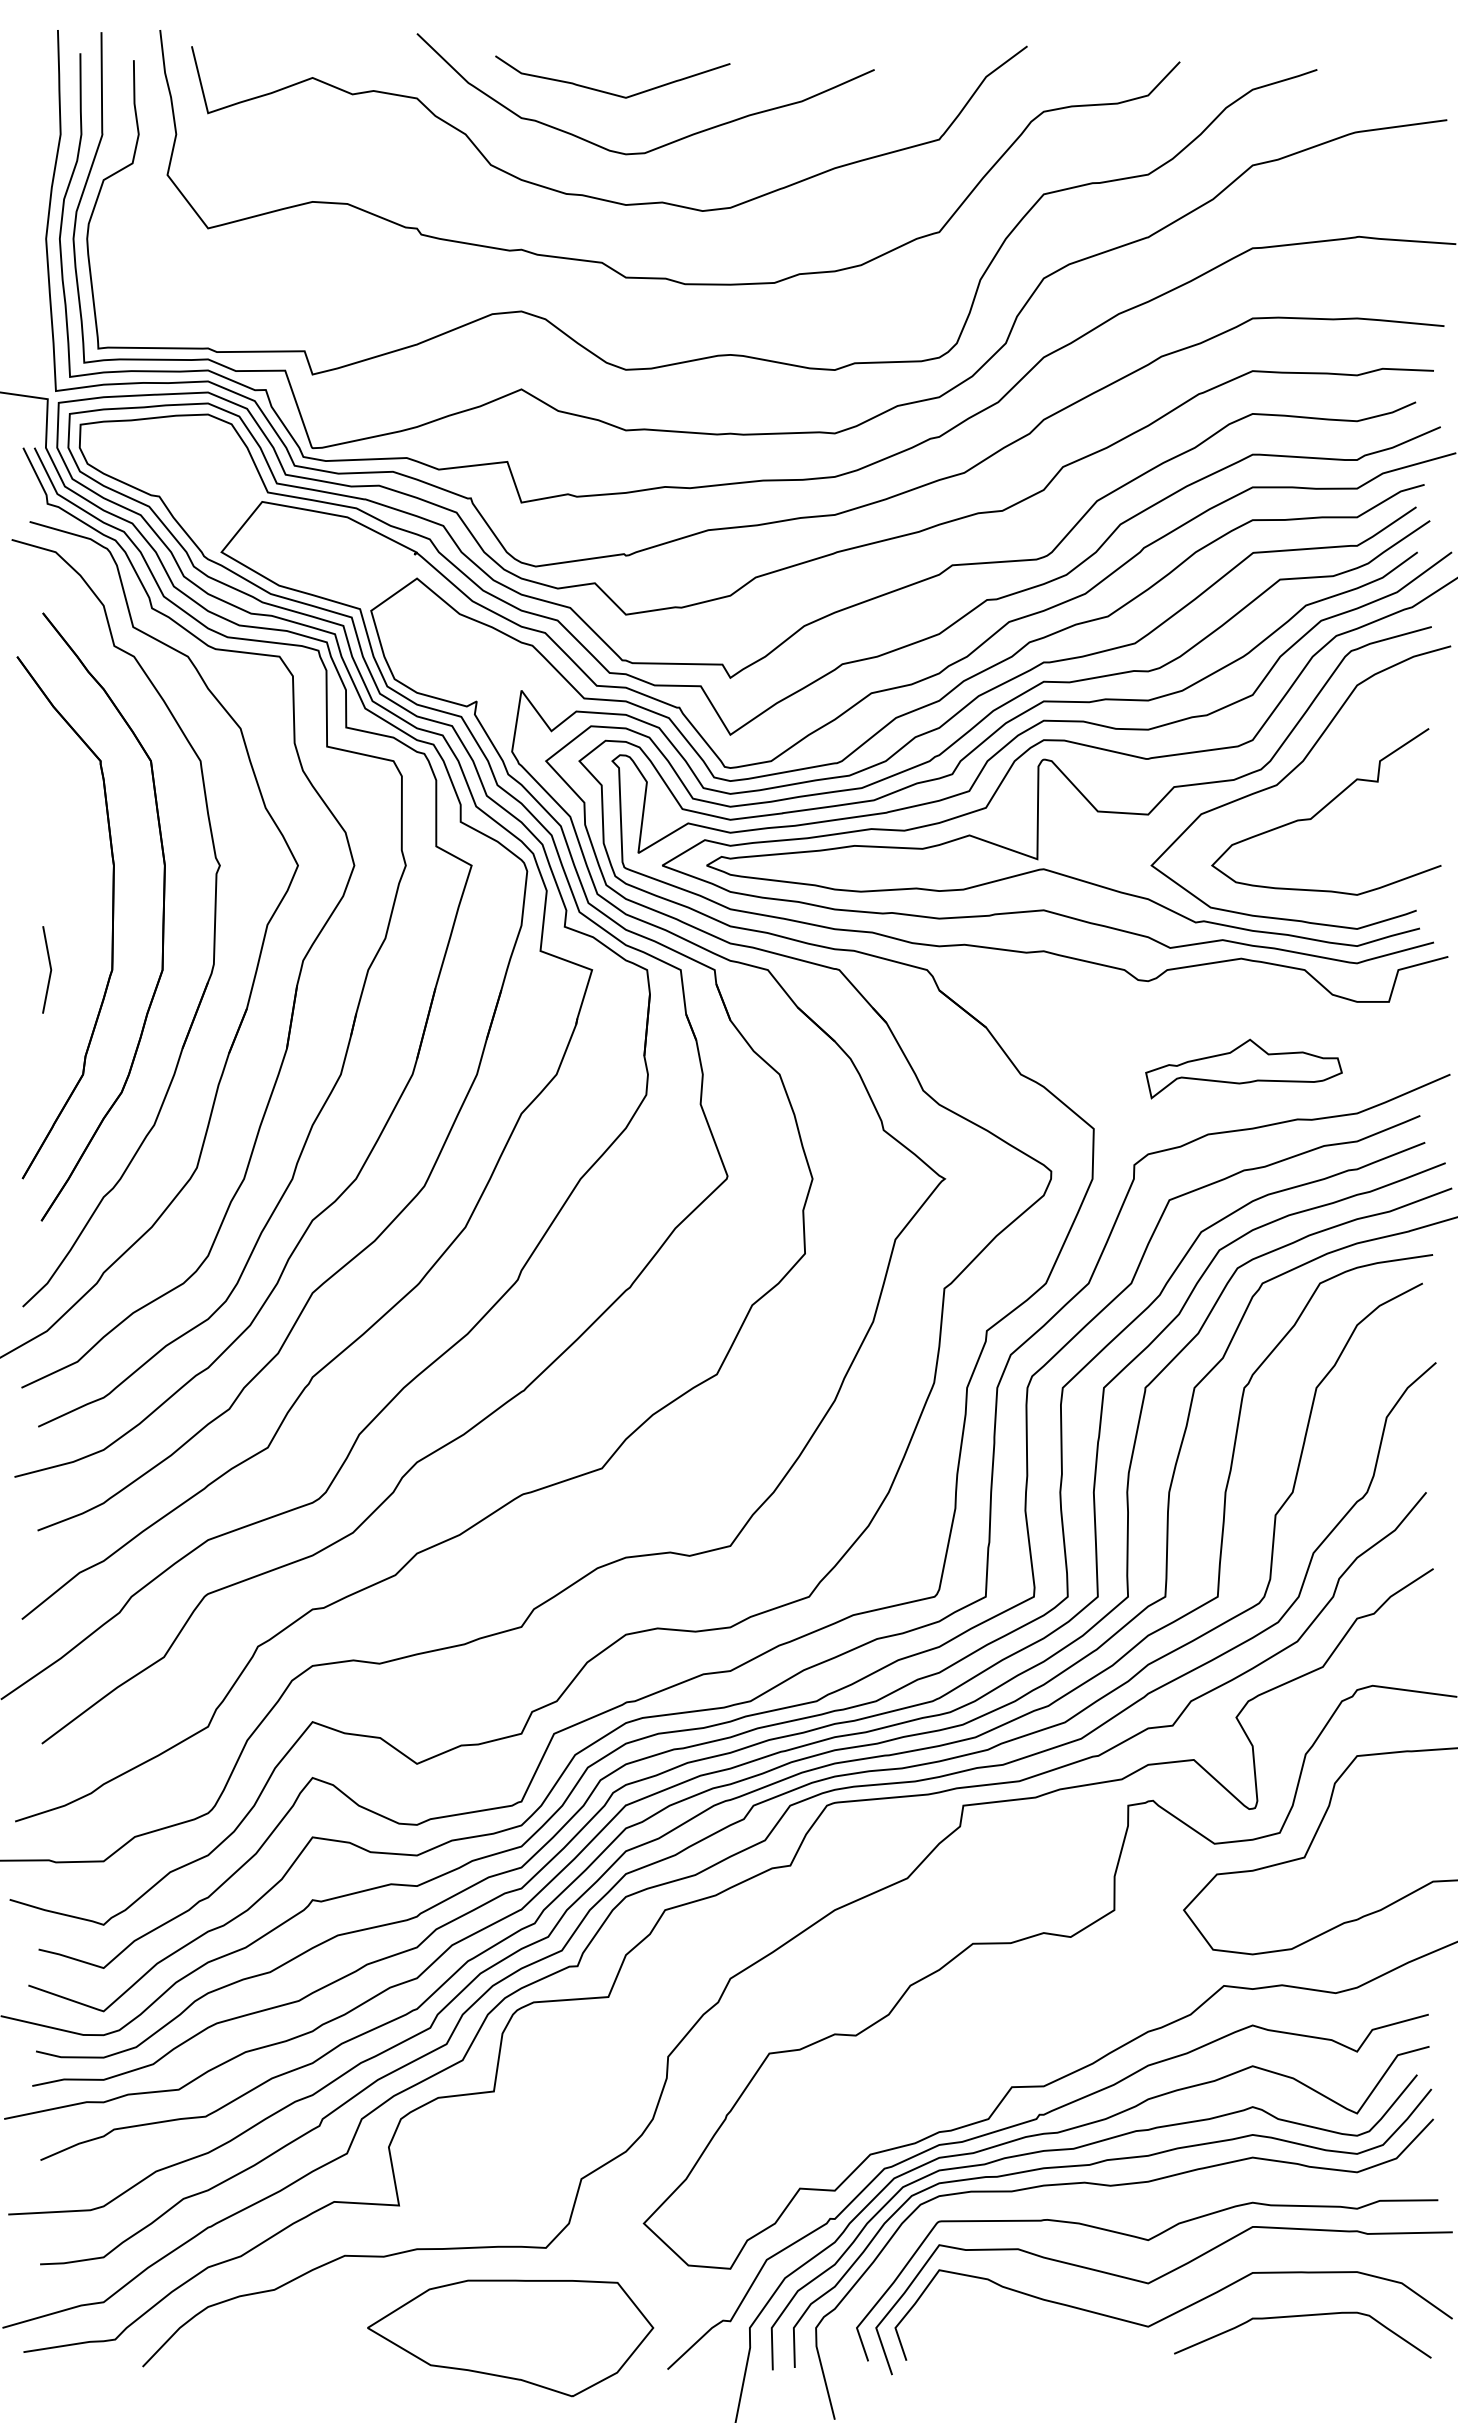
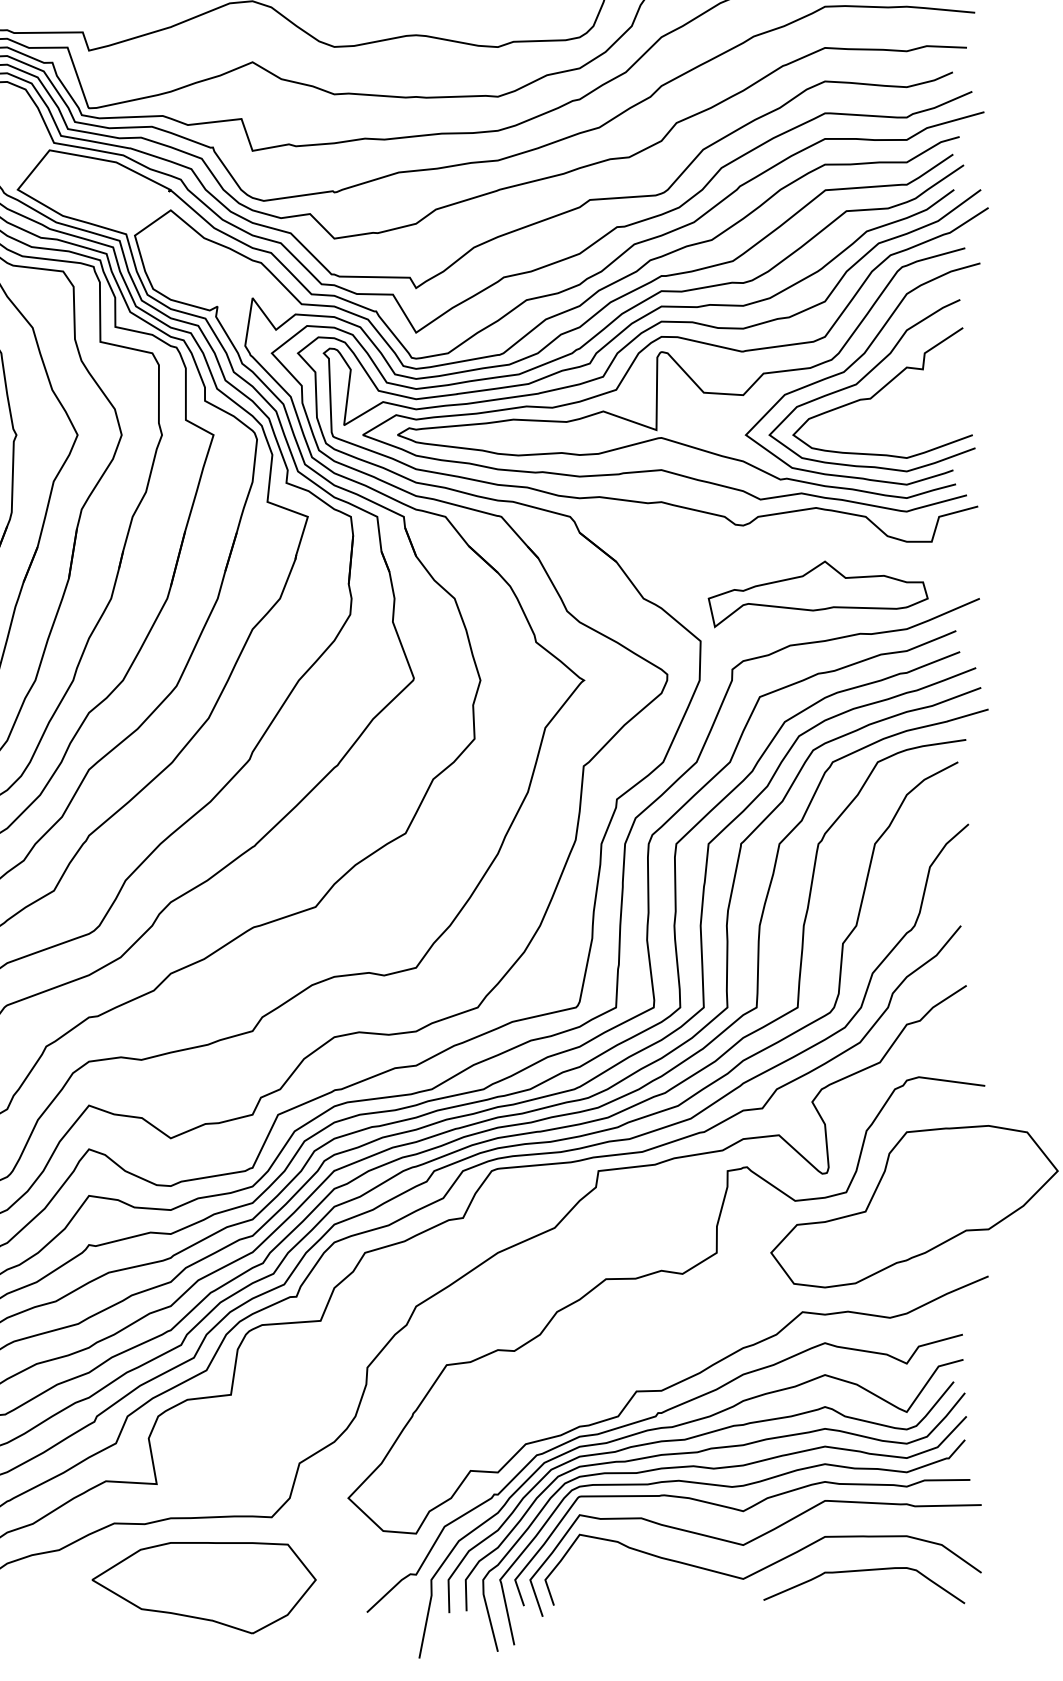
curve: (1303, 792) -> (864, 377), added
part: (1243, 1068) -> (817, 593), size x1.43
curve: (1134, 2209) -> (732, 1487), added
part: (510, 2338) -> (204, 1588), moved

